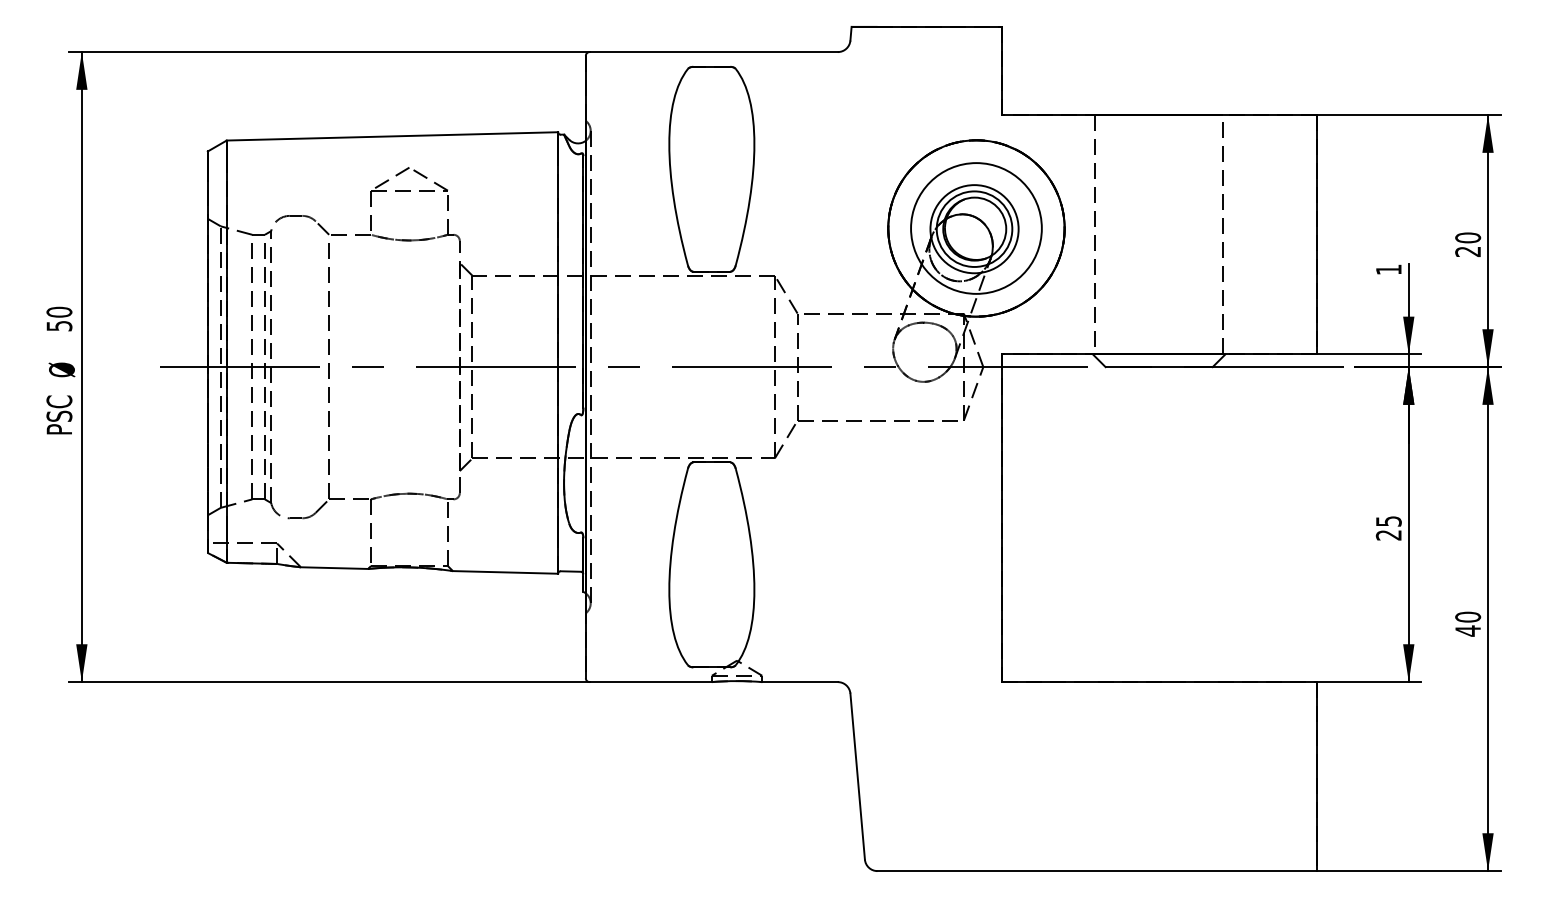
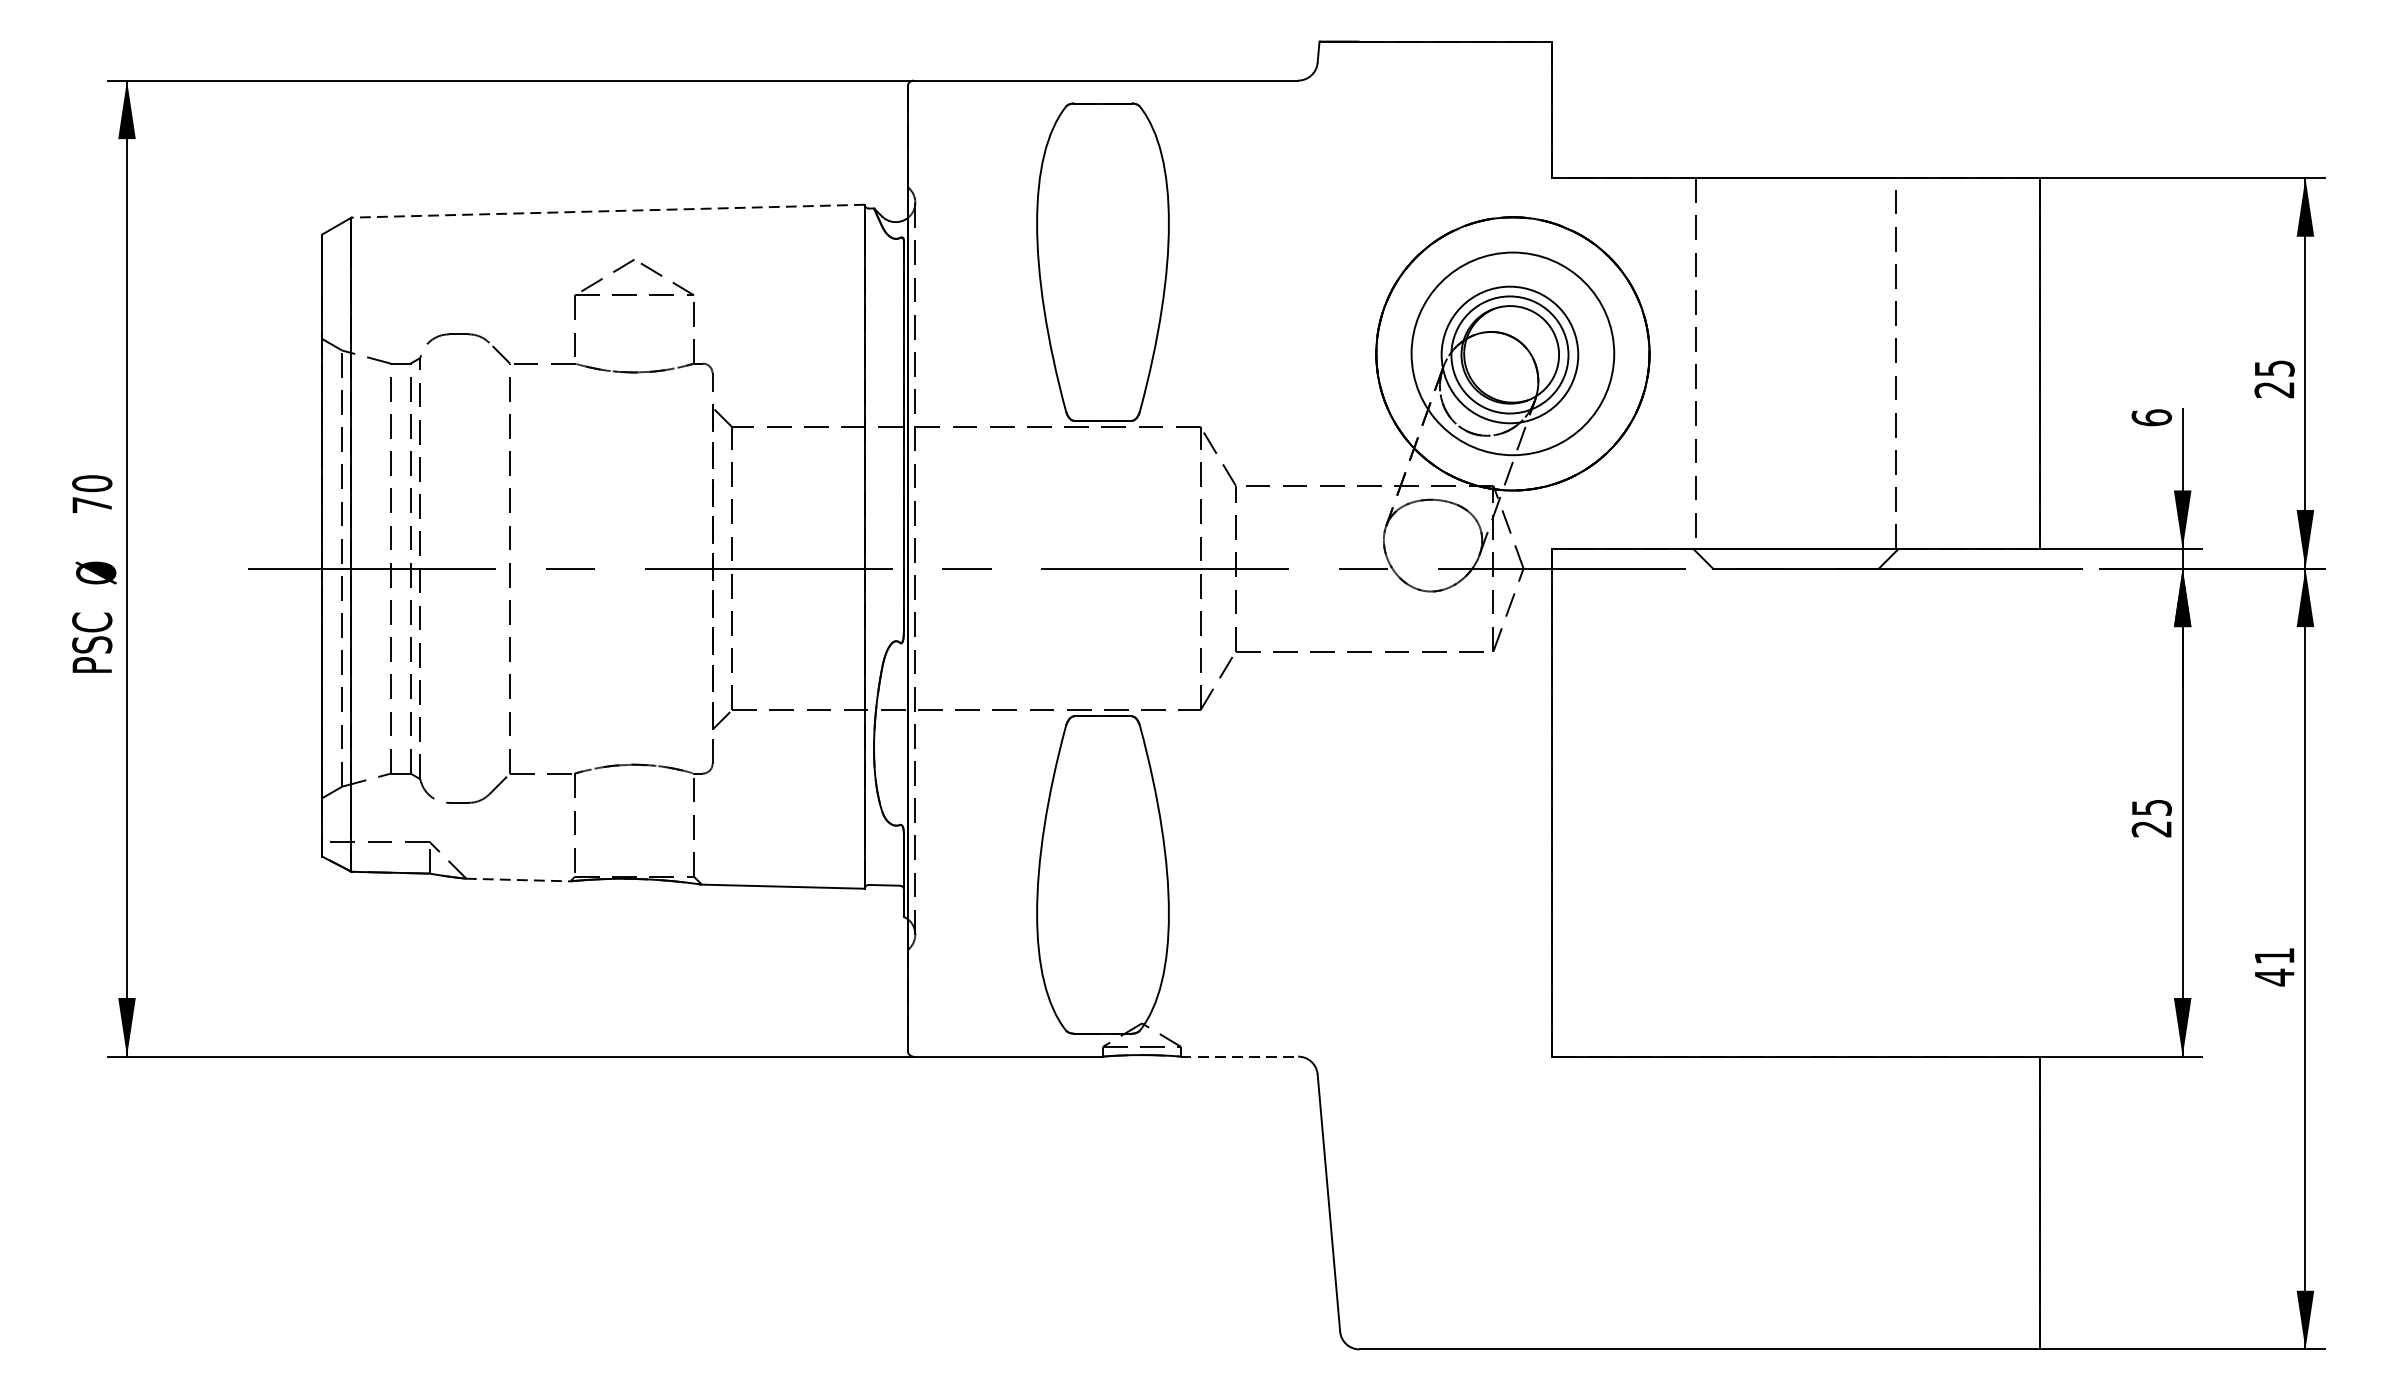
line: (392, 136) -> (608, 211), solid -> dashed
text: (1468, 237) -> (2275, 367), 20 -> 25
text: (1388, 269) -> (2151, 417), 1 -> 6
text: (59, 326) -> (92, 505), 50 -> 70
line: (335, 568) -> (519, 880), solid -> dashed
text: (1468, 616) -> (2275, 954), 40 -> 41
line: (799, 682) -> (1238, 1057), solid -> dashed

